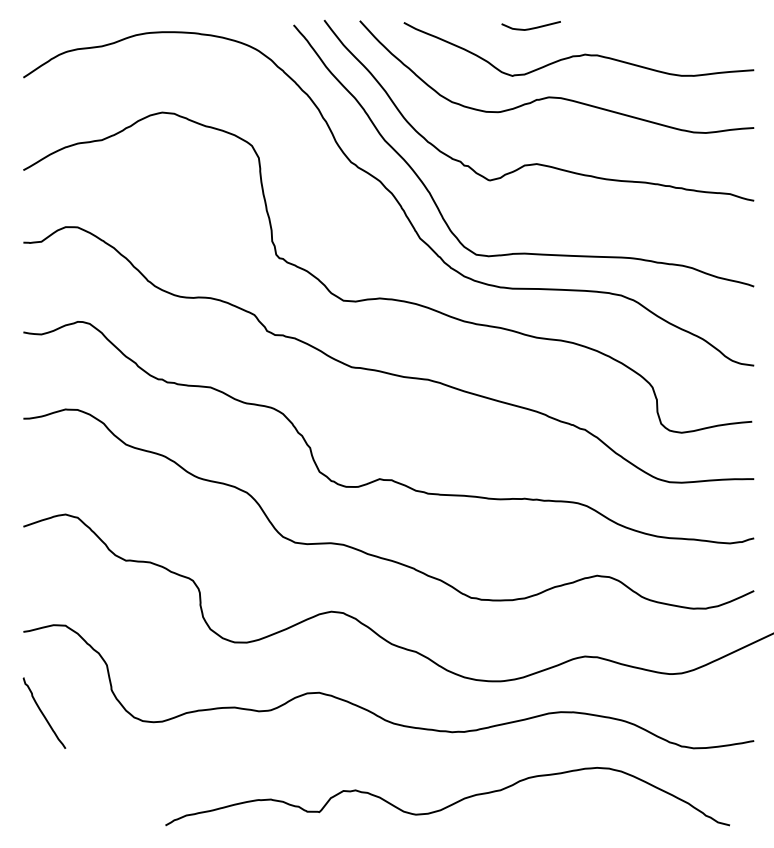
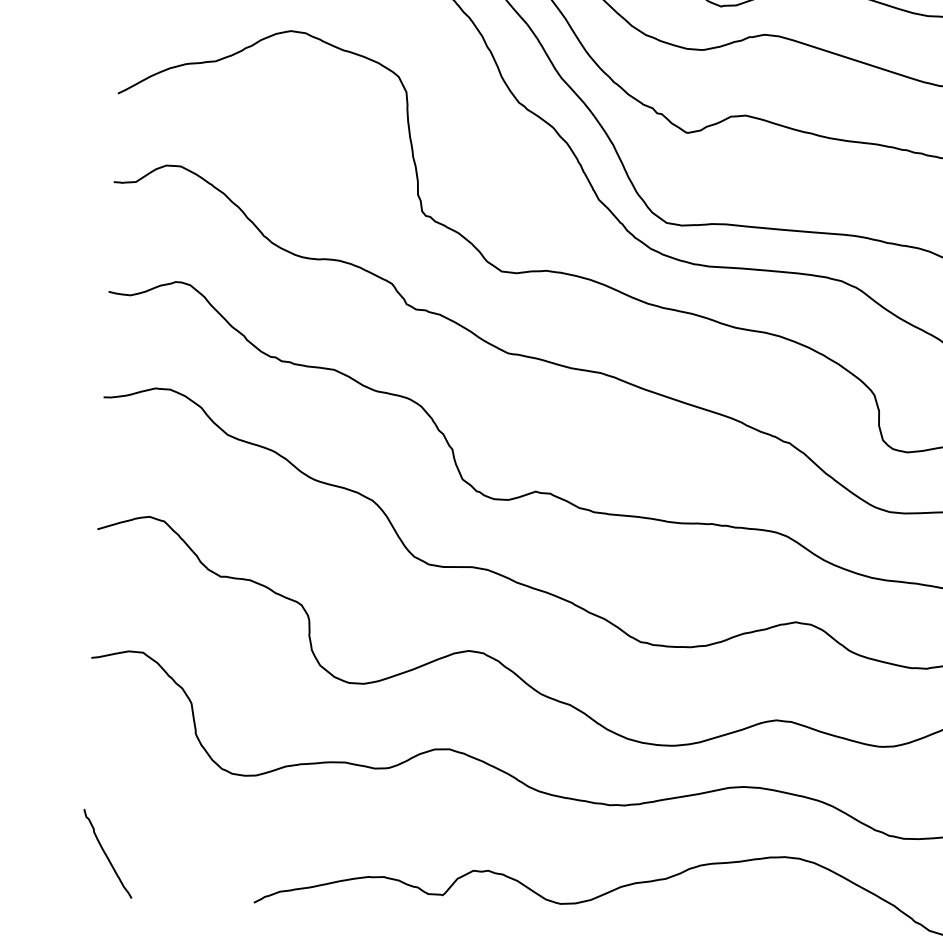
curve: (43, 713) -> (106, 854), moved

